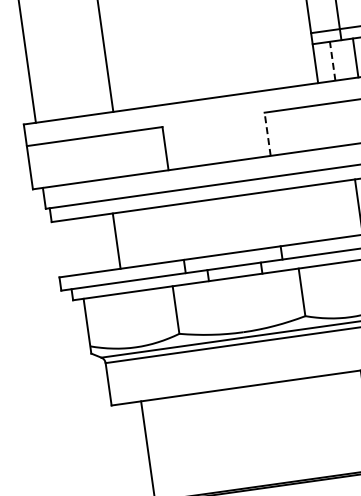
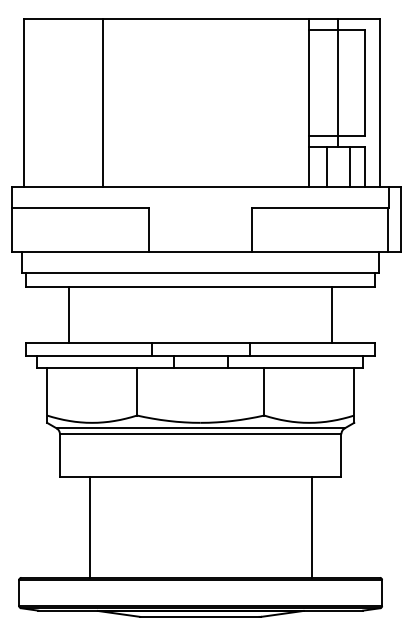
line: (332, 60) -> (326, 166), dashed -> solid
line: (267, 134) -> (252, 230), dashed -> solid
line: (116, 240) -> (68, 314), moved

